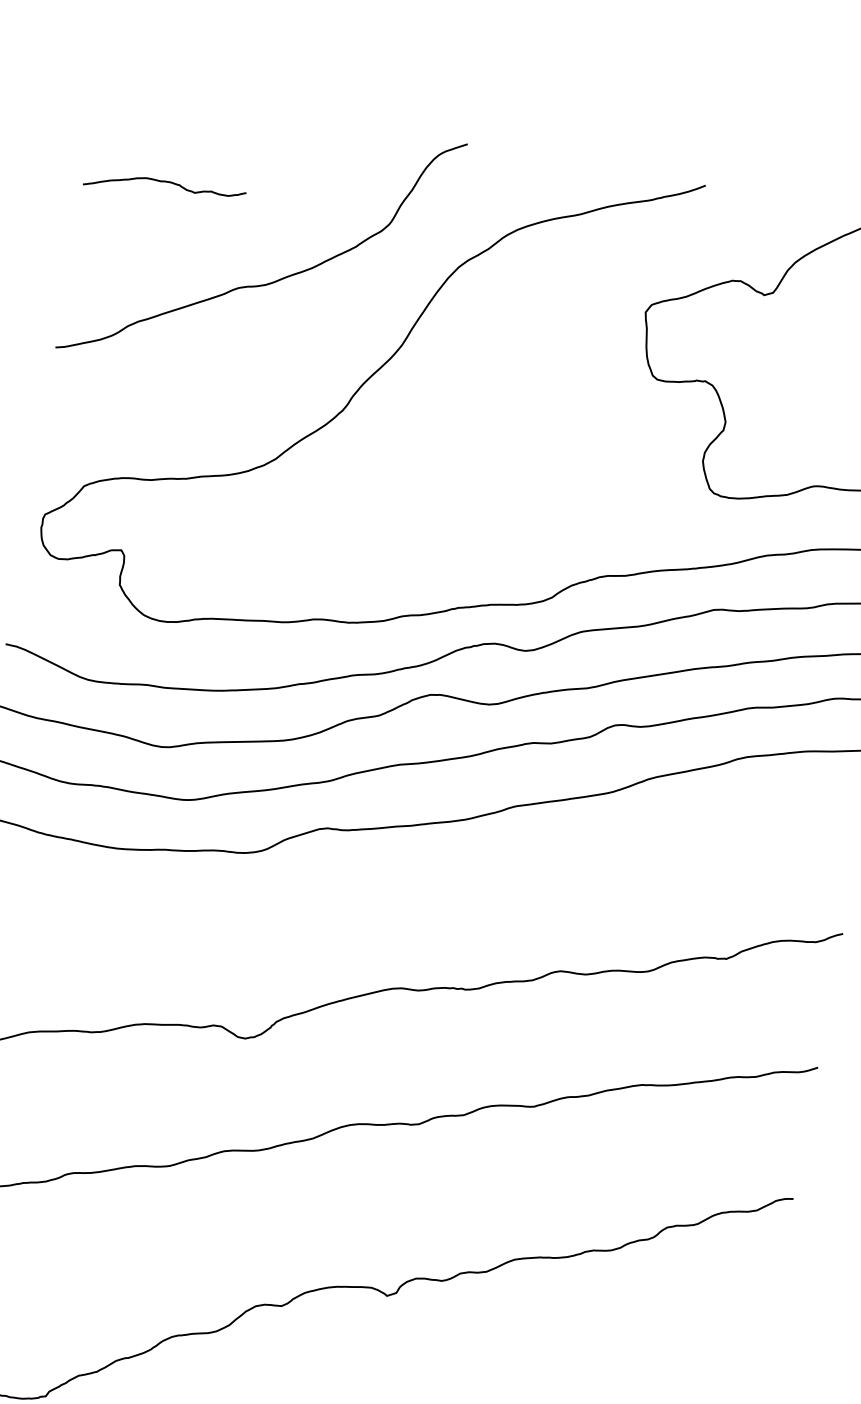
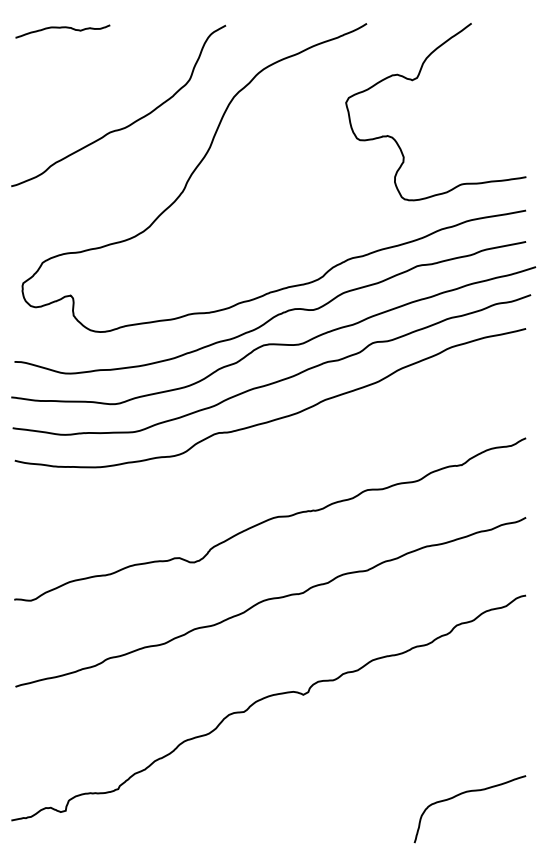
curve: (165, 183) -> (62, 28), moved

